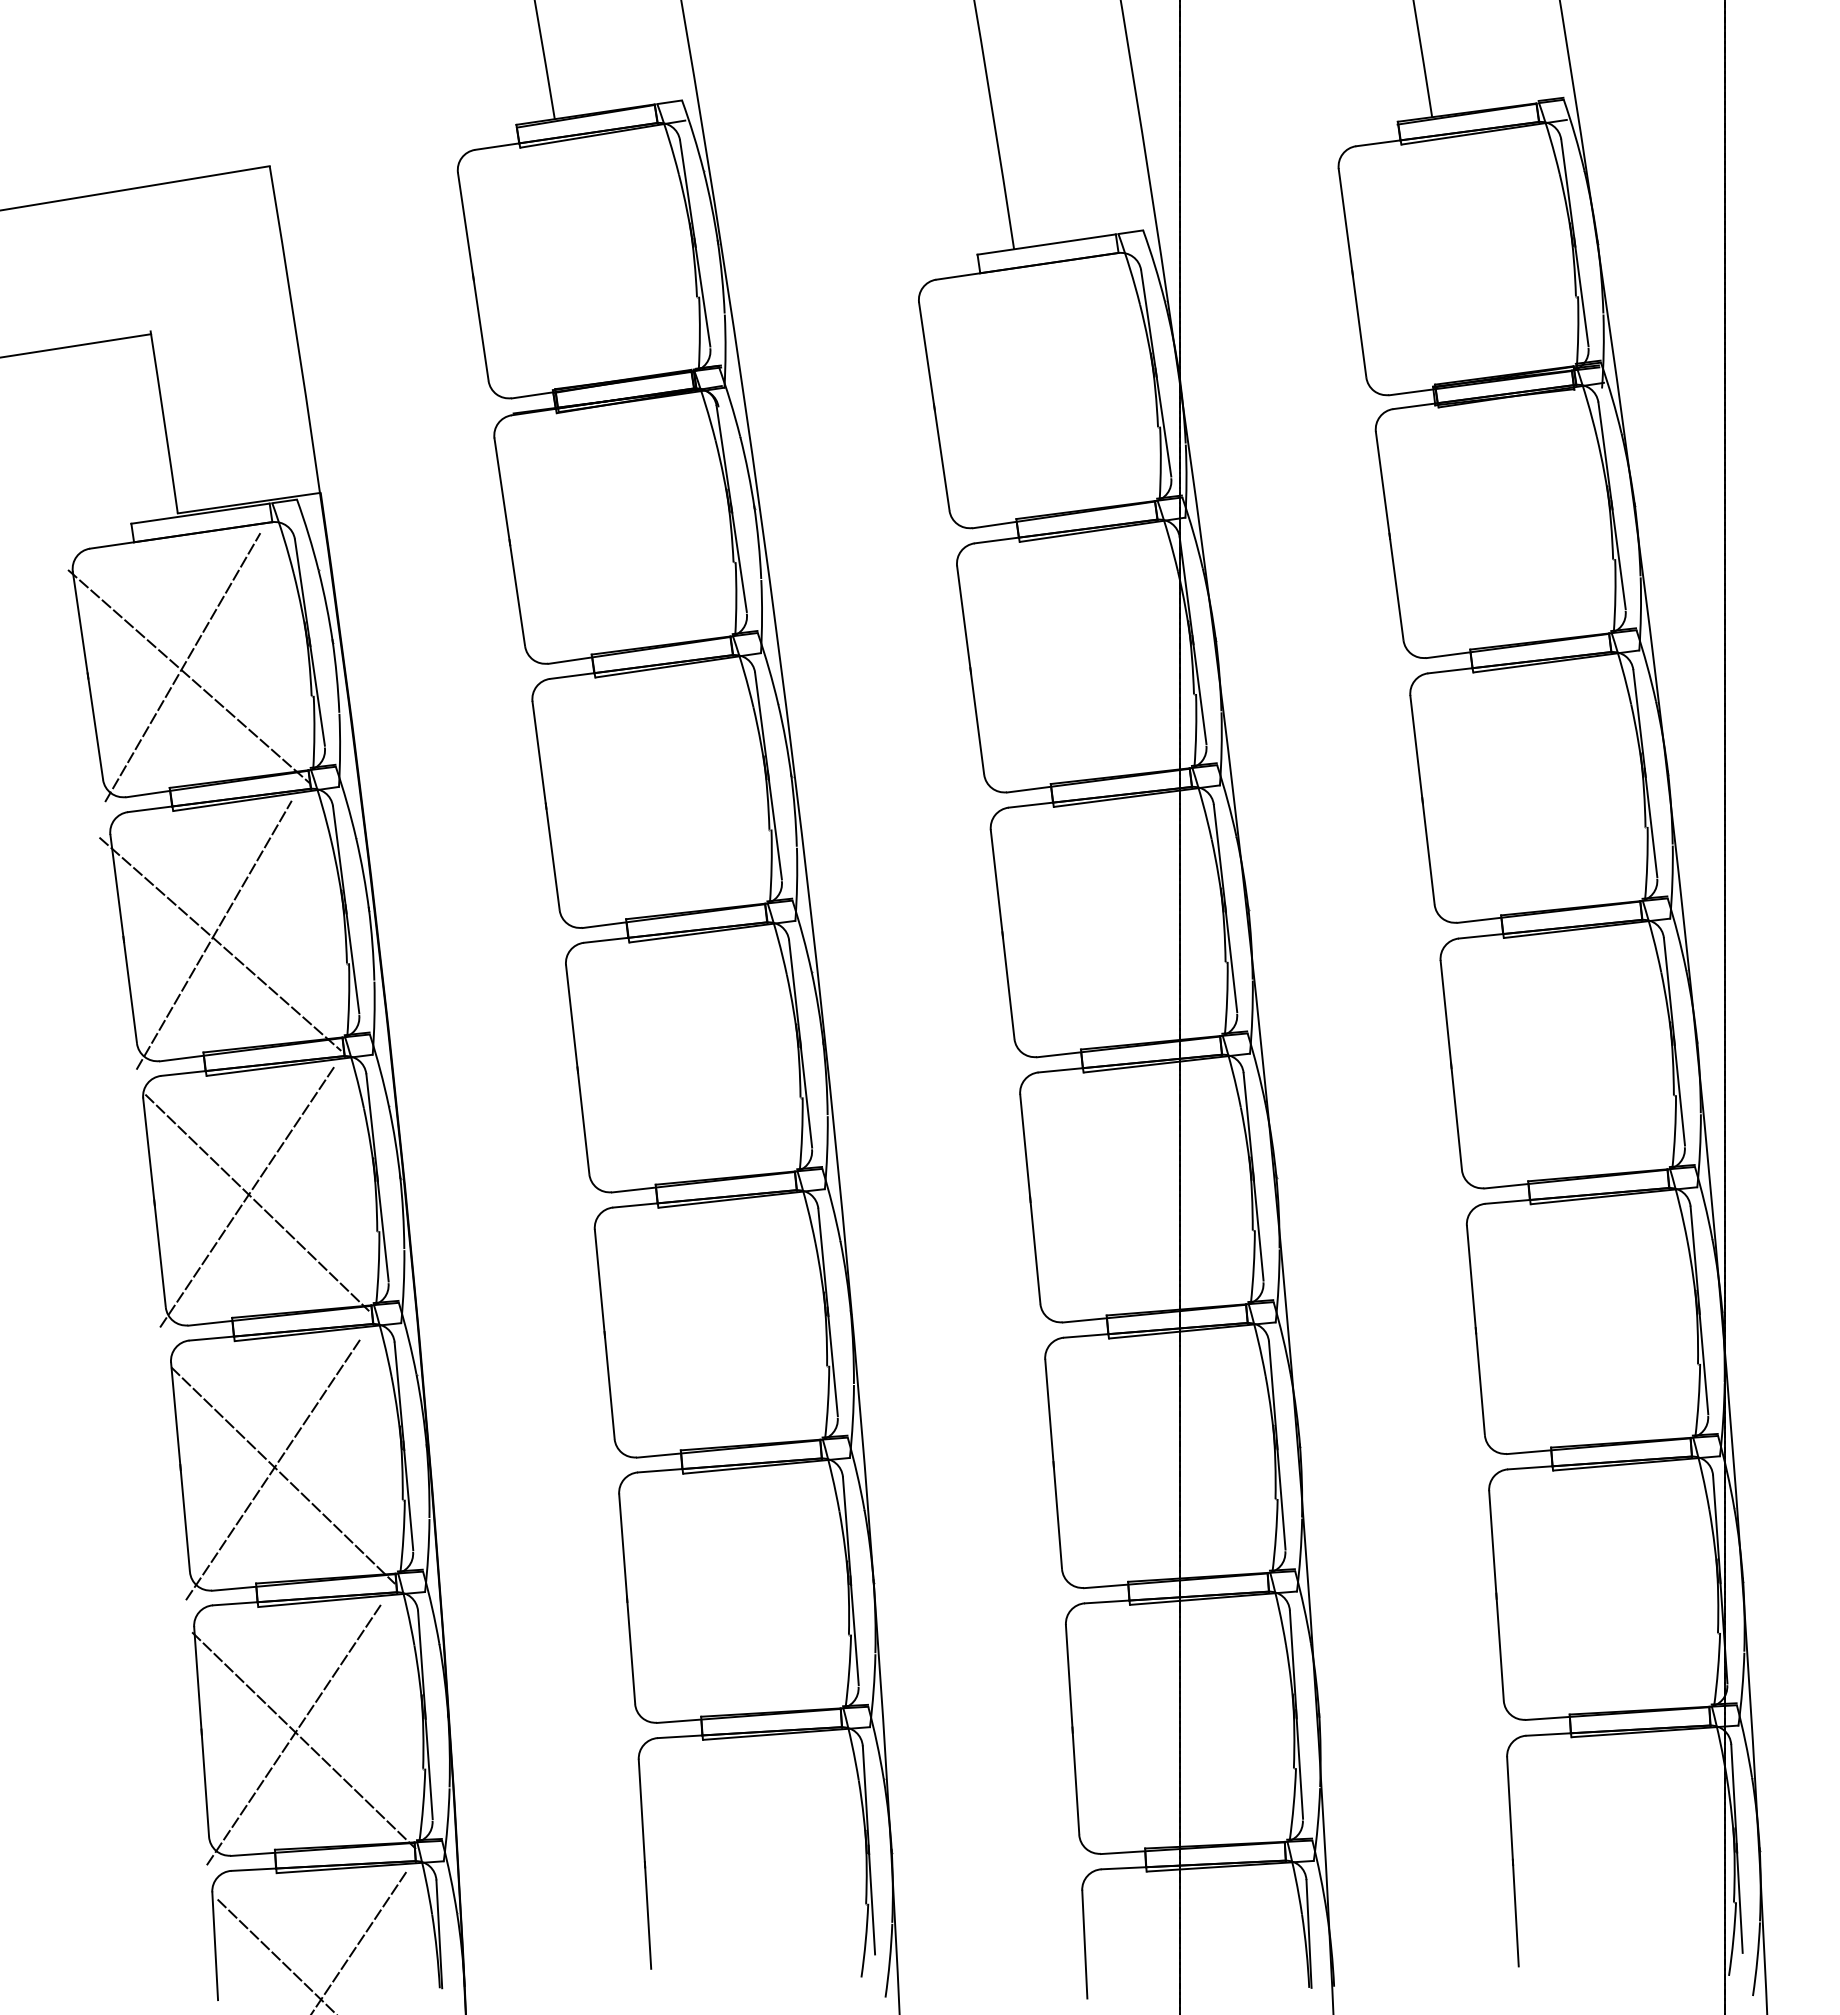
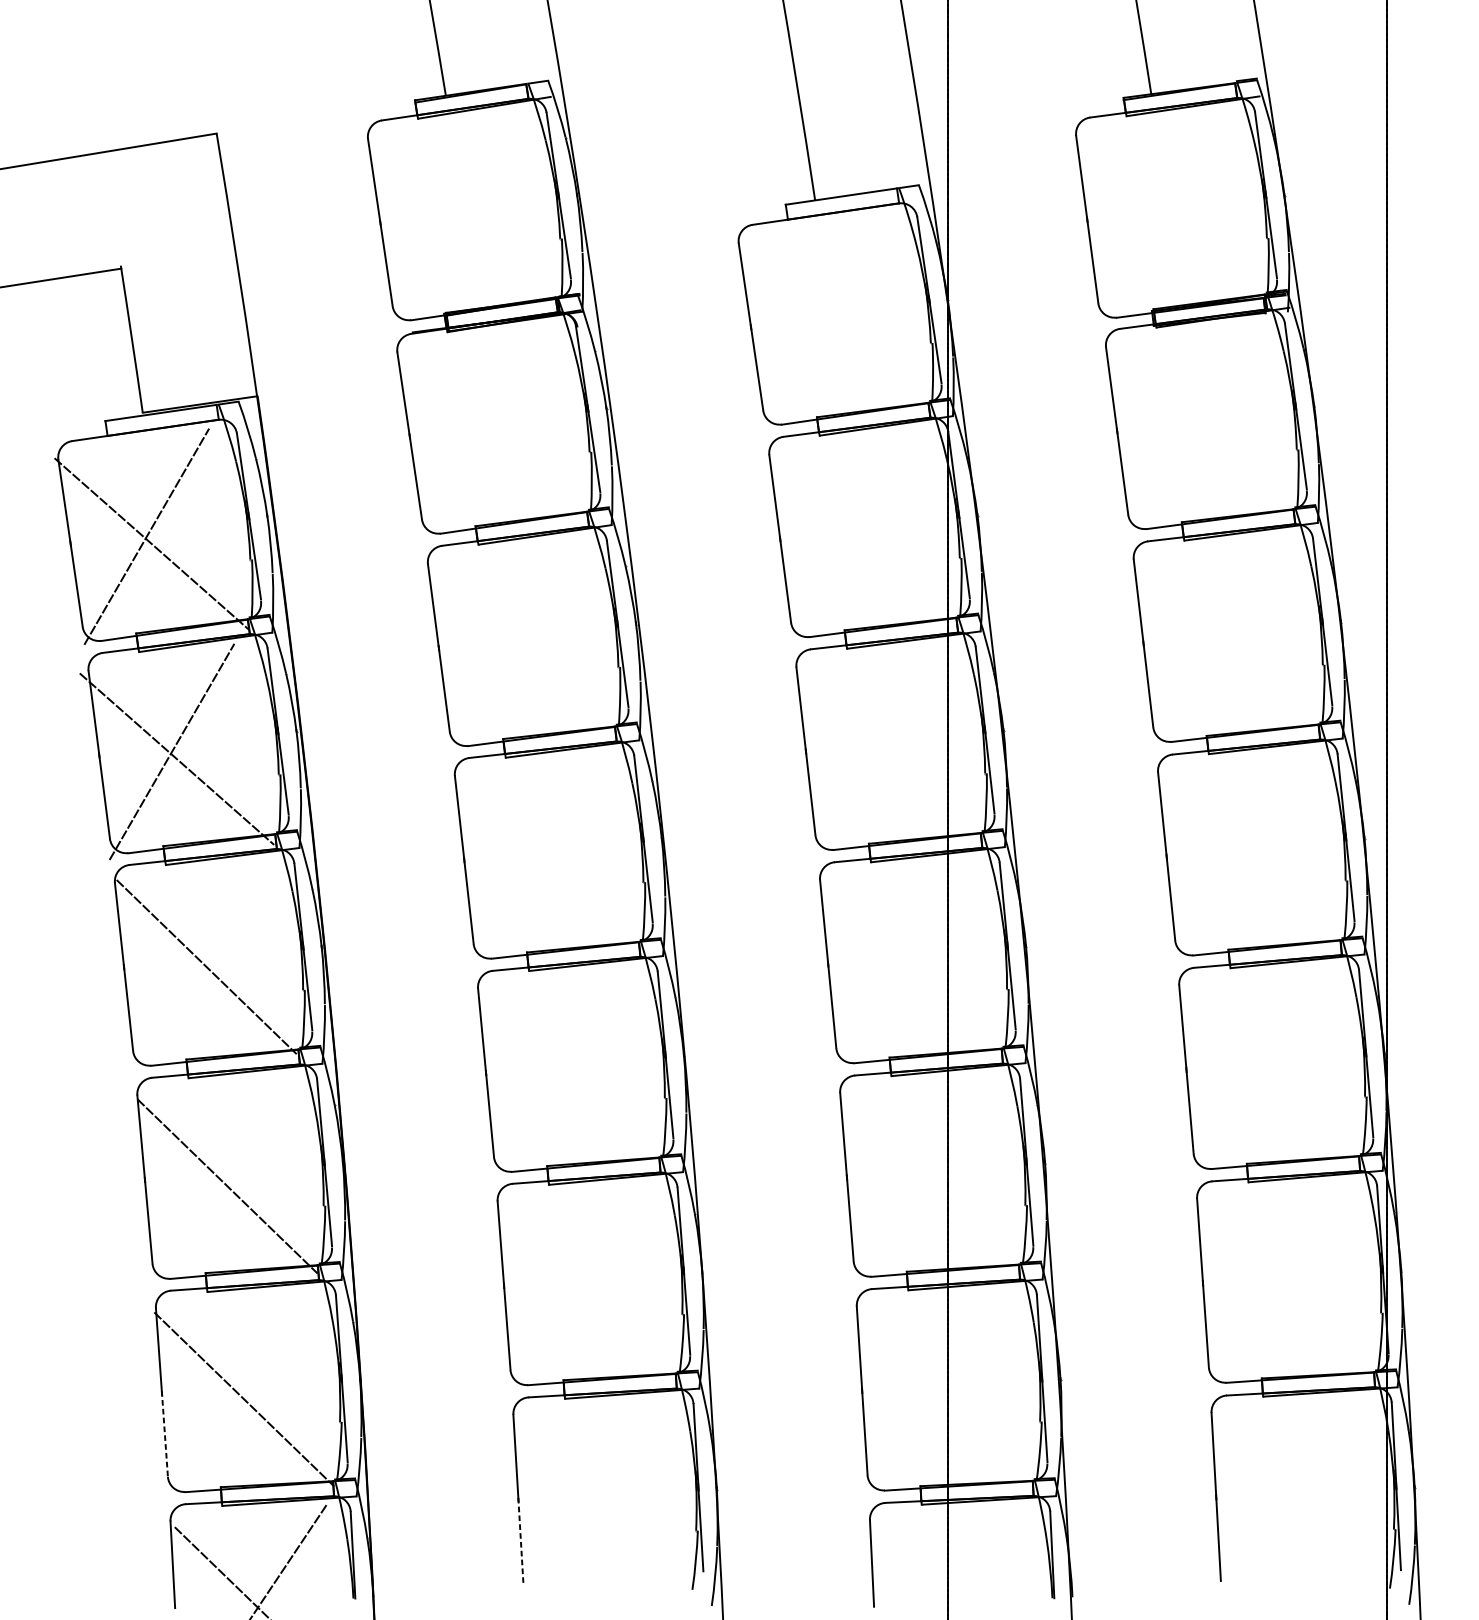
line: (247, 1195) -> (198, 961), removed
line: (273, 1468) -> (219, 1180), removed
line: (294, 1733) -> (236, 1393), removed
line: (205, 1782) -> (165, 1433), solid -> dashed
line: (648, 1914) -> (521, 1539), solid -> dashed

